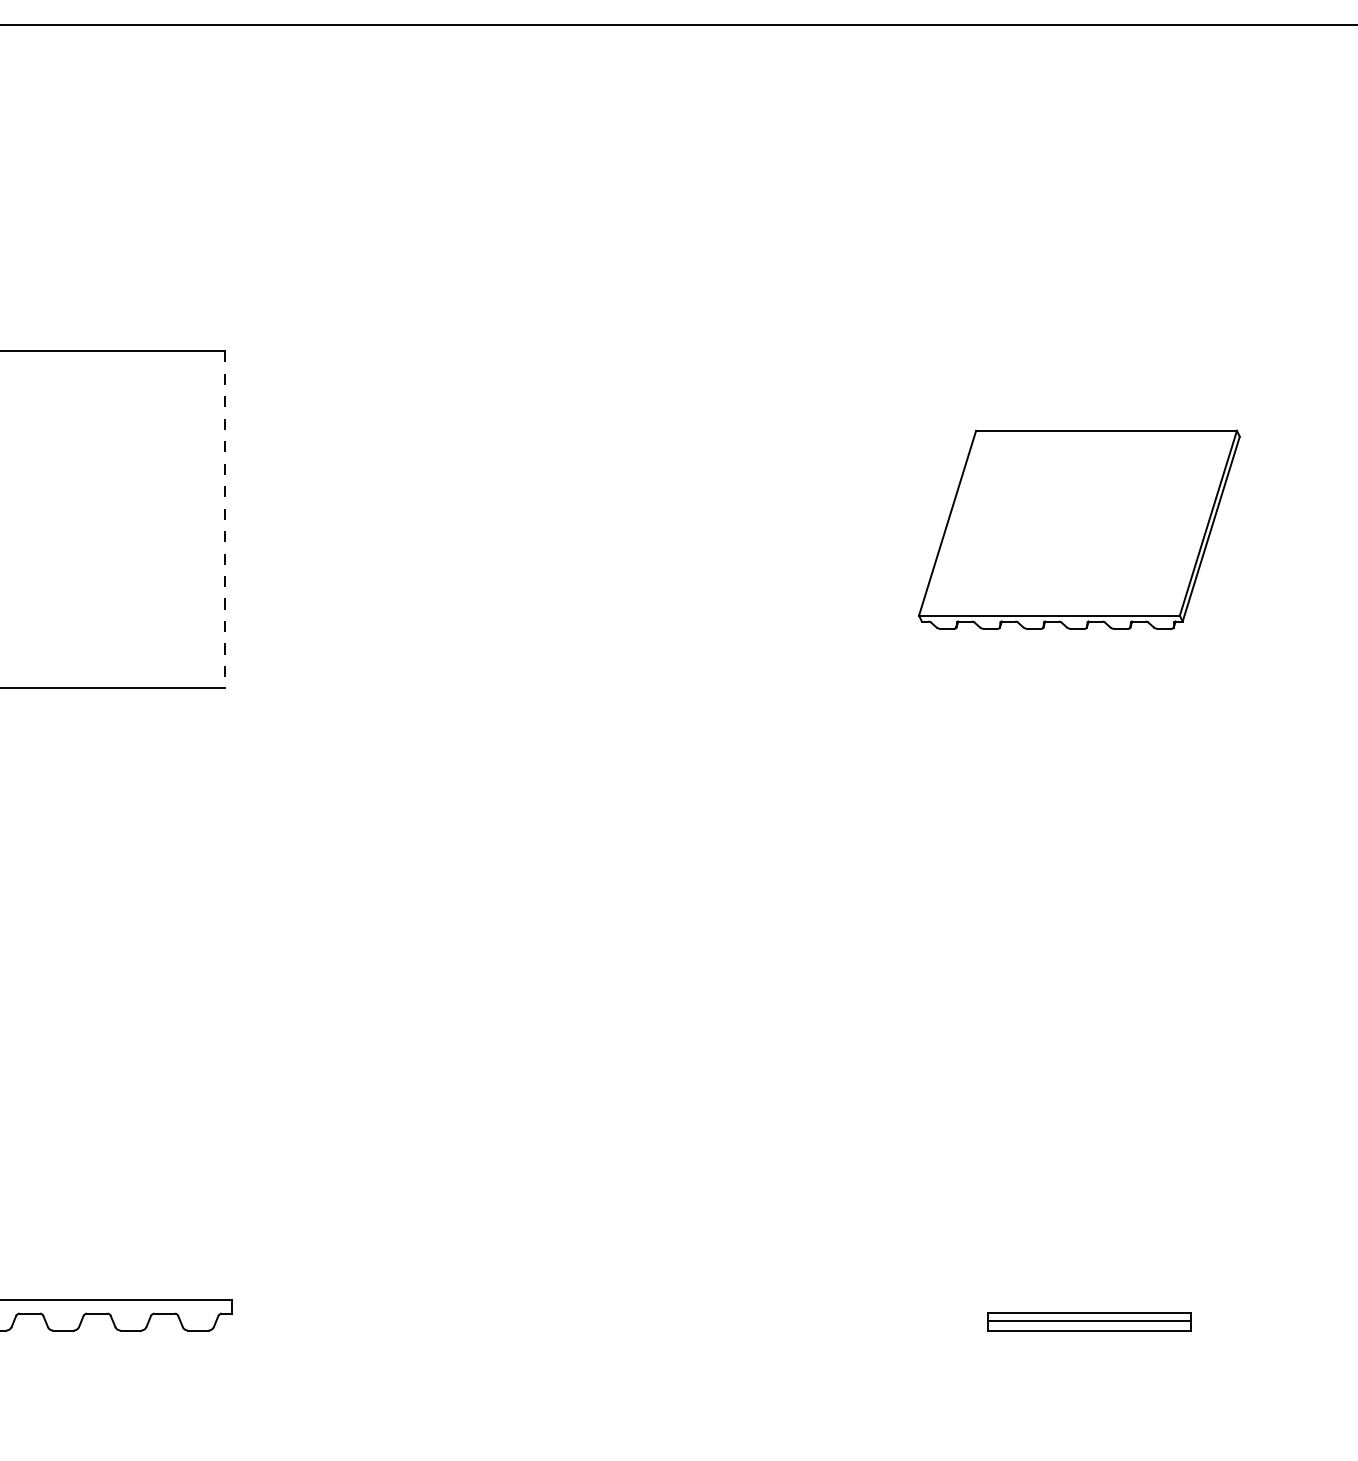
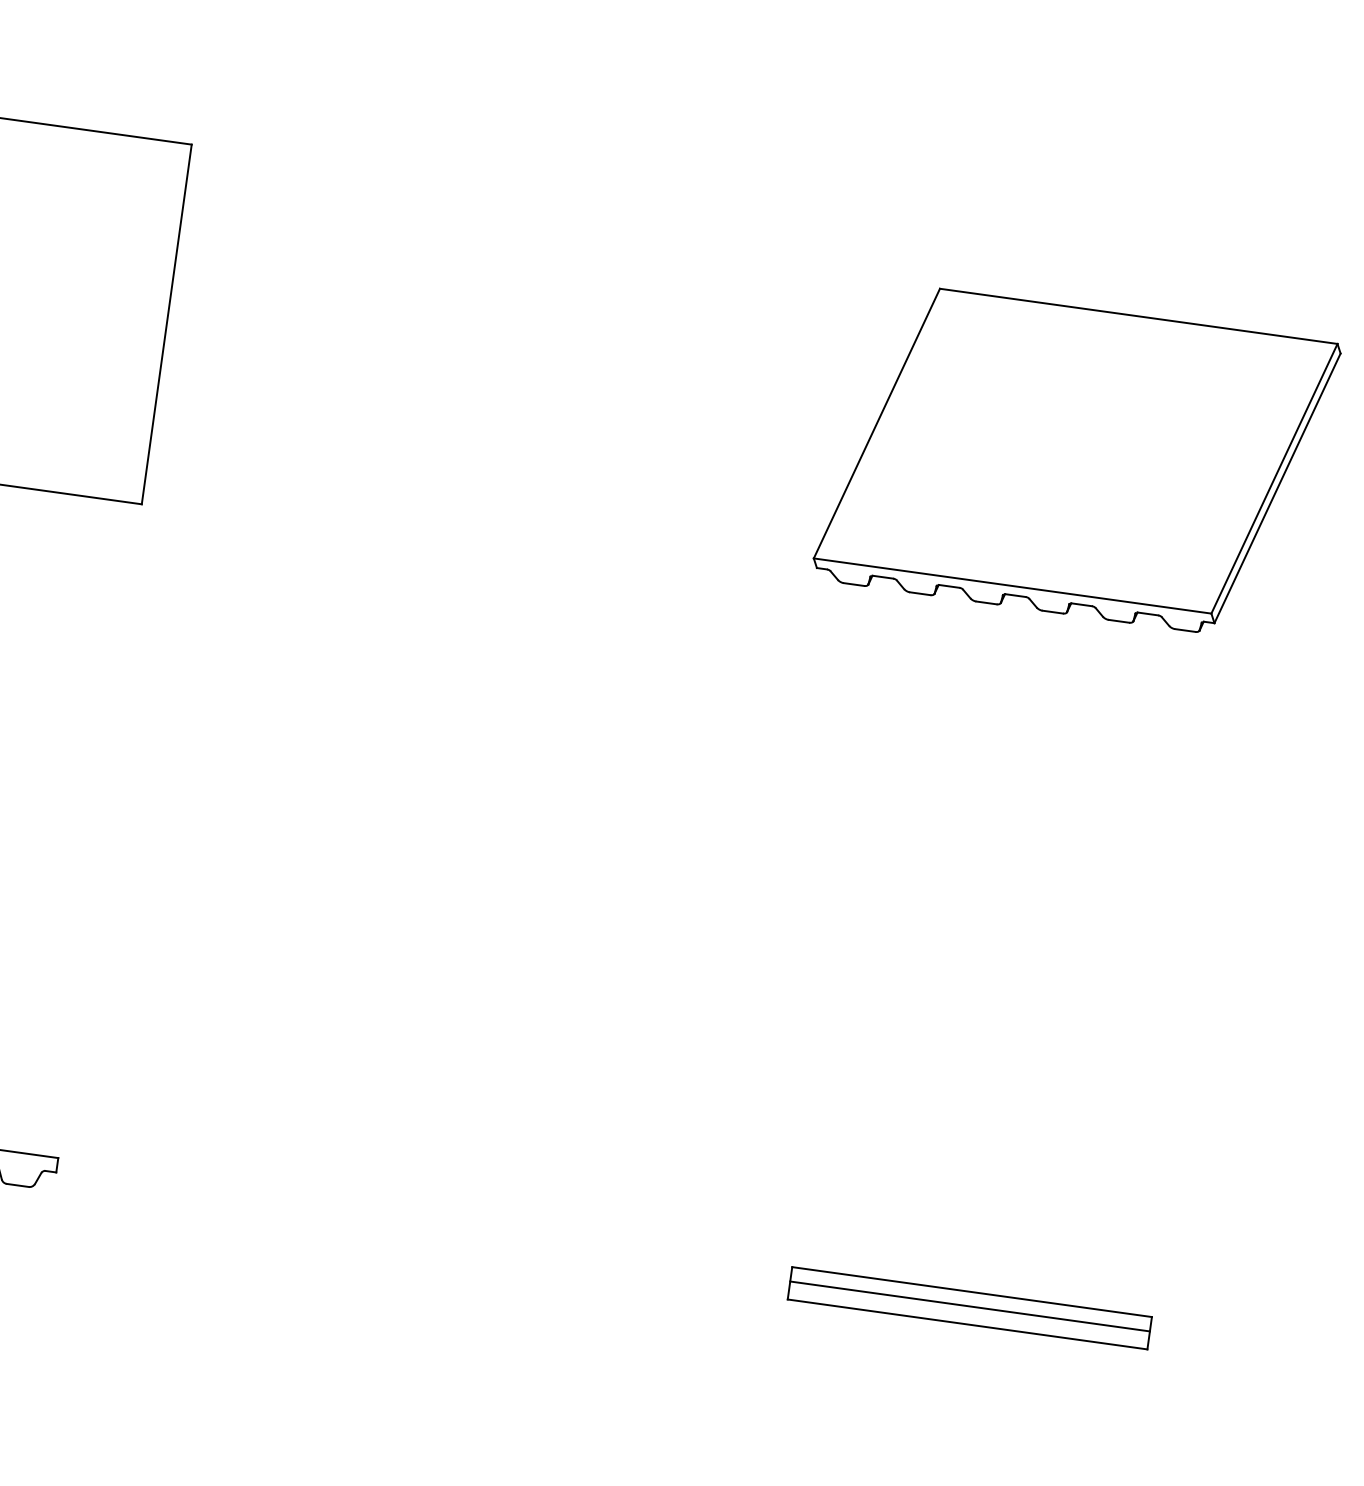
line: (225, 519) -> (166, 324), dashed -> solid
part: (1079, 529) -> (1076, 461), size x1.43
part: (1089, 1321) -> (970, 1307), size x1.67

